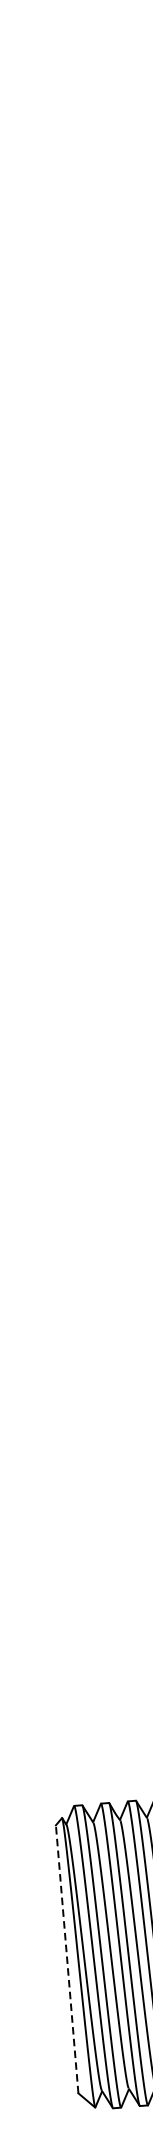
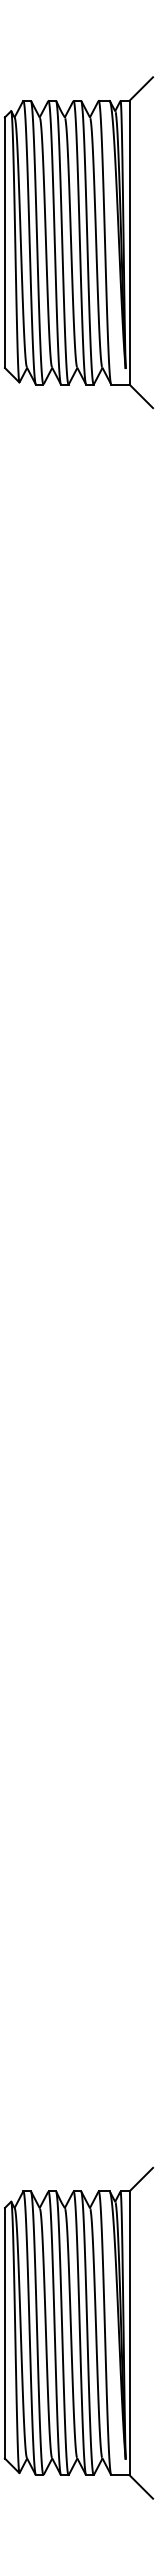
line: (66, 1958) -> (4, 2332), dashed -> solid

